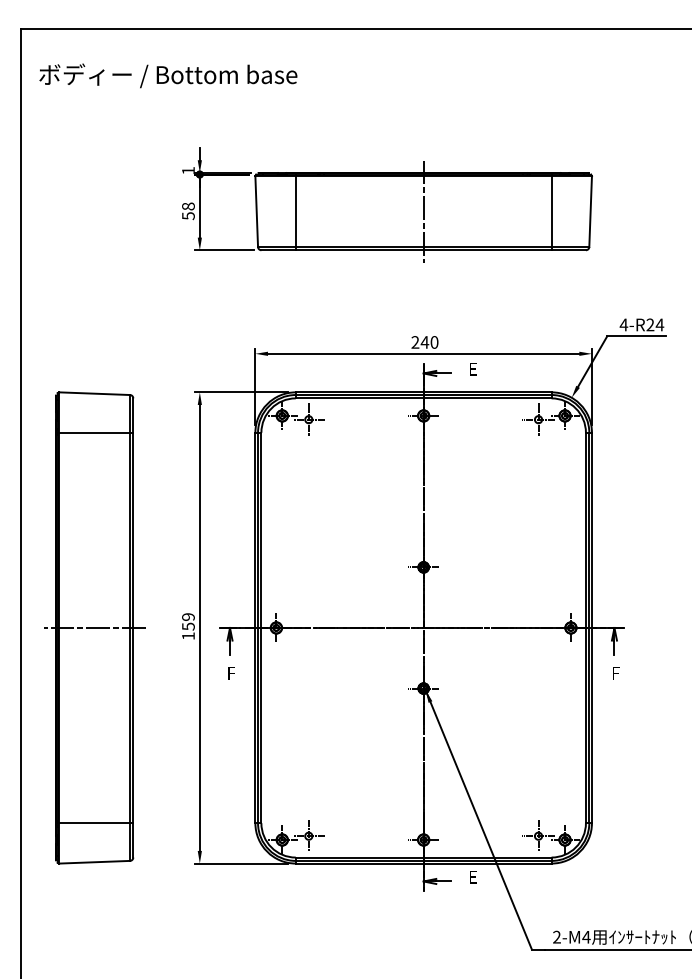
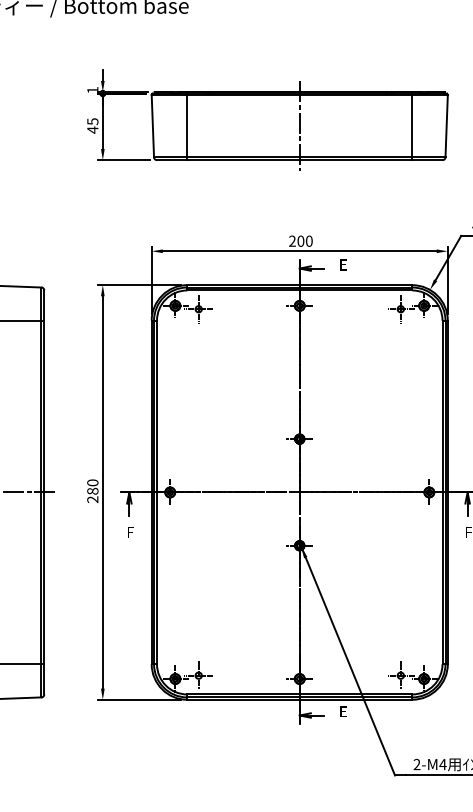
text: (188, 211) -> (92, 126), 58 -> 45
text: (424, 342) -> (300, 241), 240 -> 200
text: (188, 626) -> (92, 491), 159 -> 280

